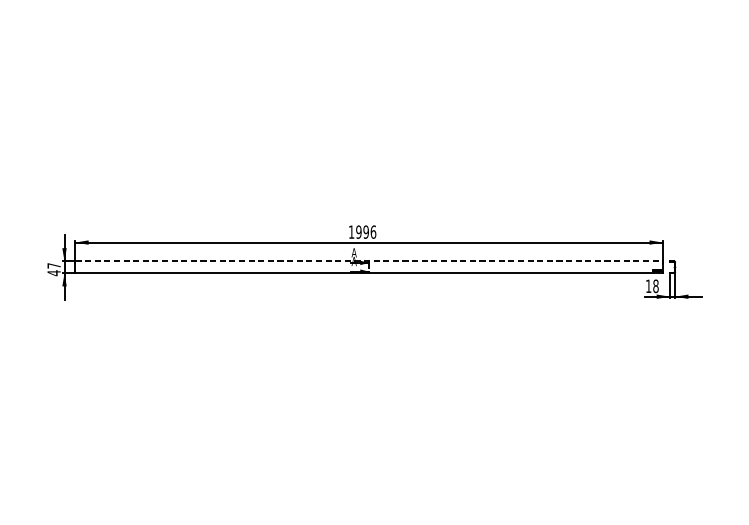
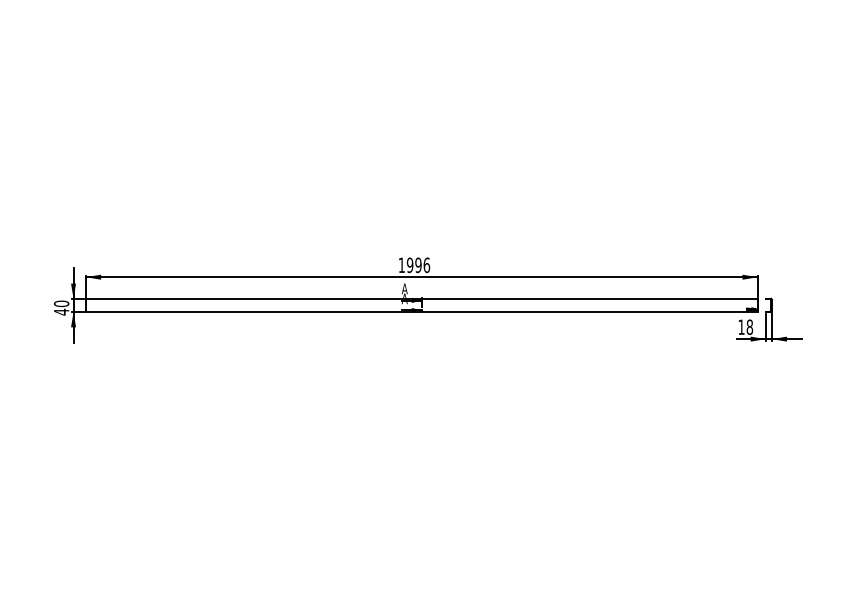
line: (368, 261) -> (421, 298), dashed -> solid
text: (53, 265) -> (61, 303), 47 -> 40

